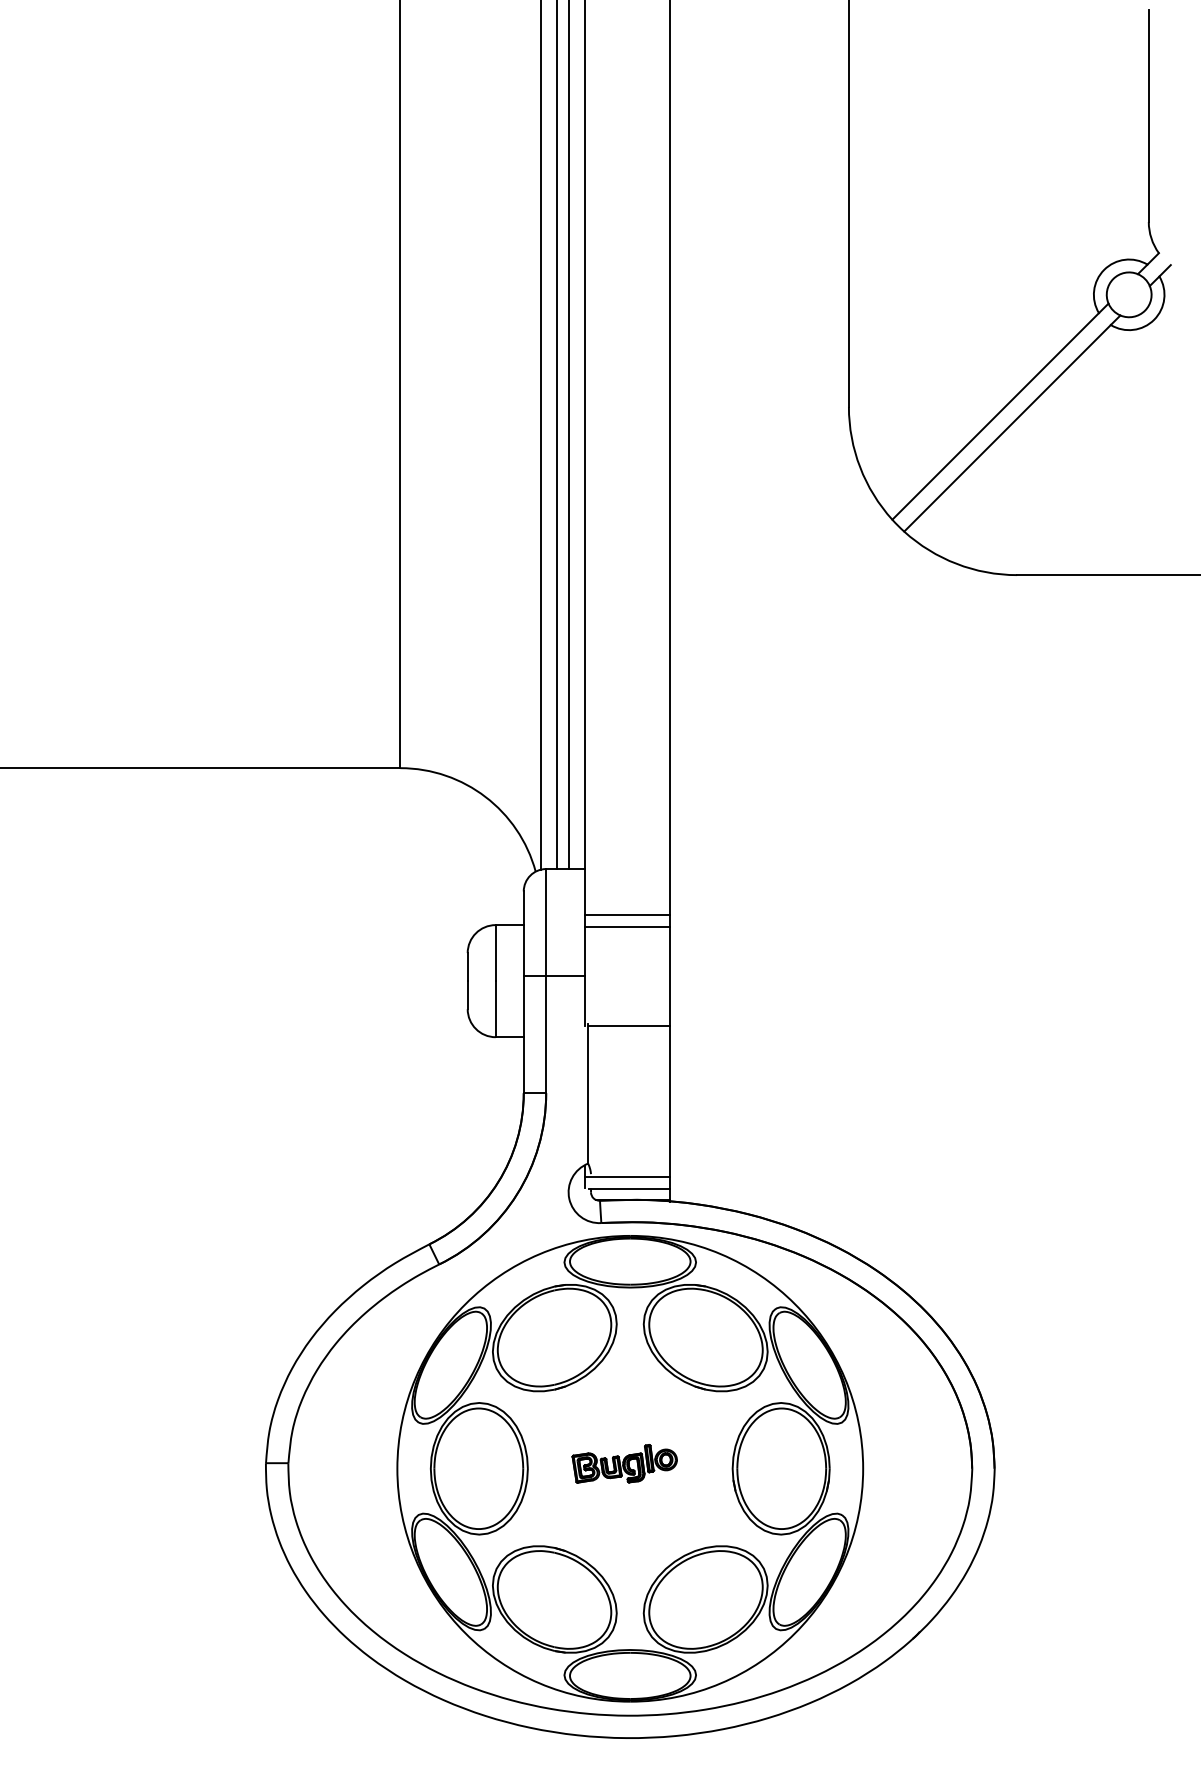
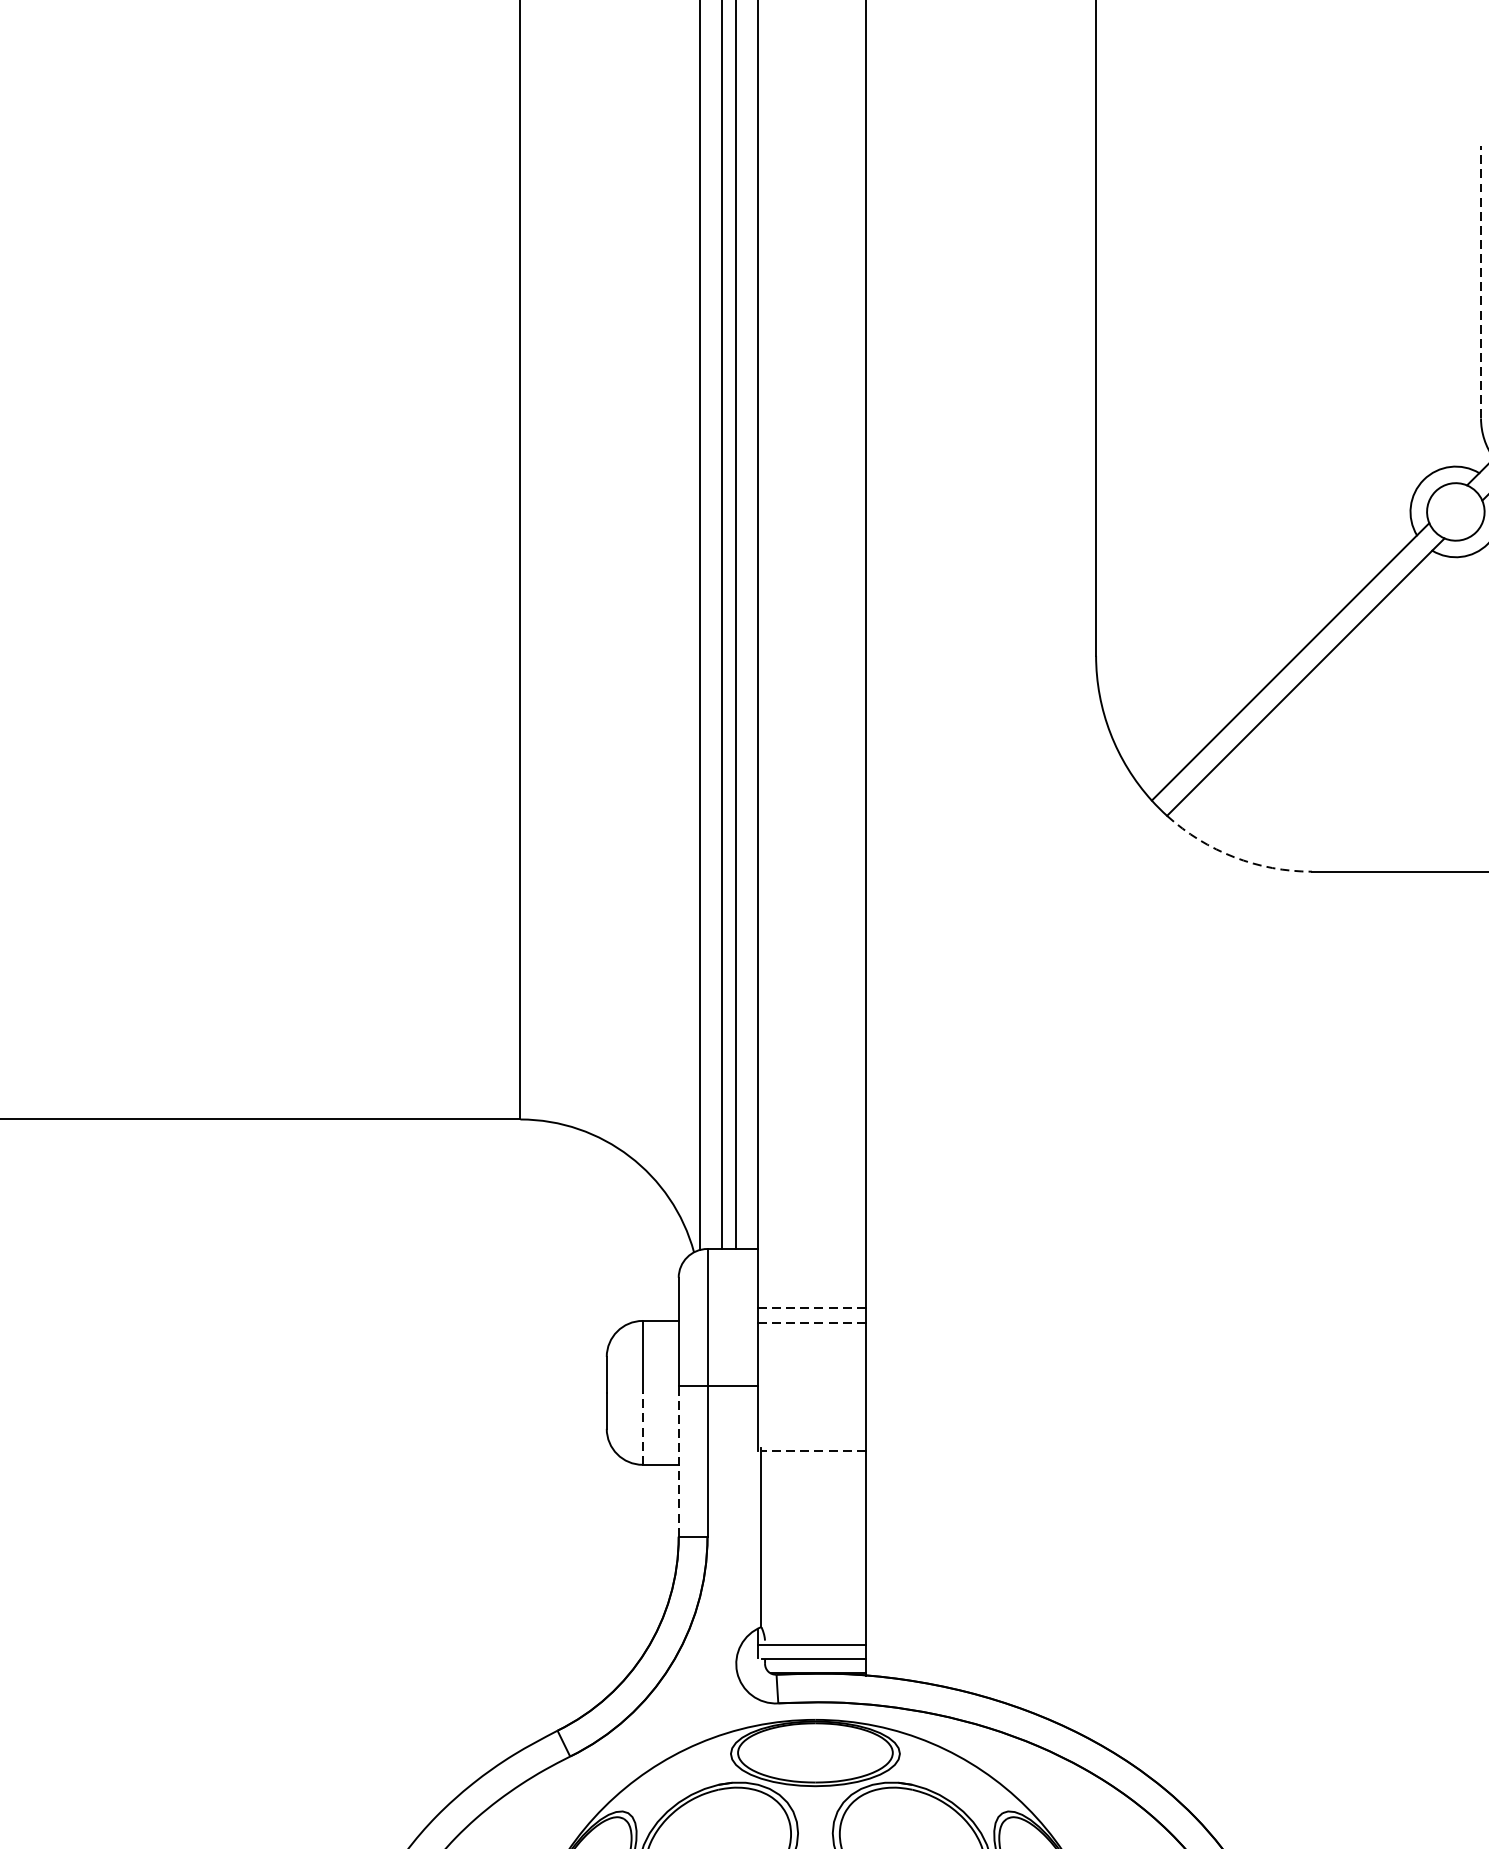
line: (1148, 115) -> (1480, 281), solid -> dashed
arc: (956, 563) -> (1234, 856), solid -> dashed
line: (626, 915) -> (810, 1308), solid -> dashed
line: (626, 927) -> (810, 1324), solid -> dashed
line: (495, 1008) -> (642, 1427), solid -> dashed
line: (628, 1026) -> (813, 1451), solid -> dashed
line: (523, 1034) -> (678, 1461), solid -> dashed

